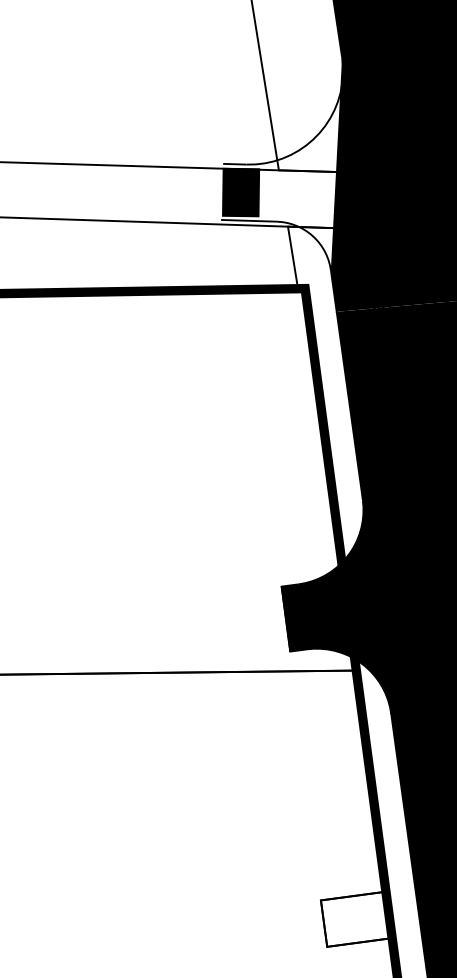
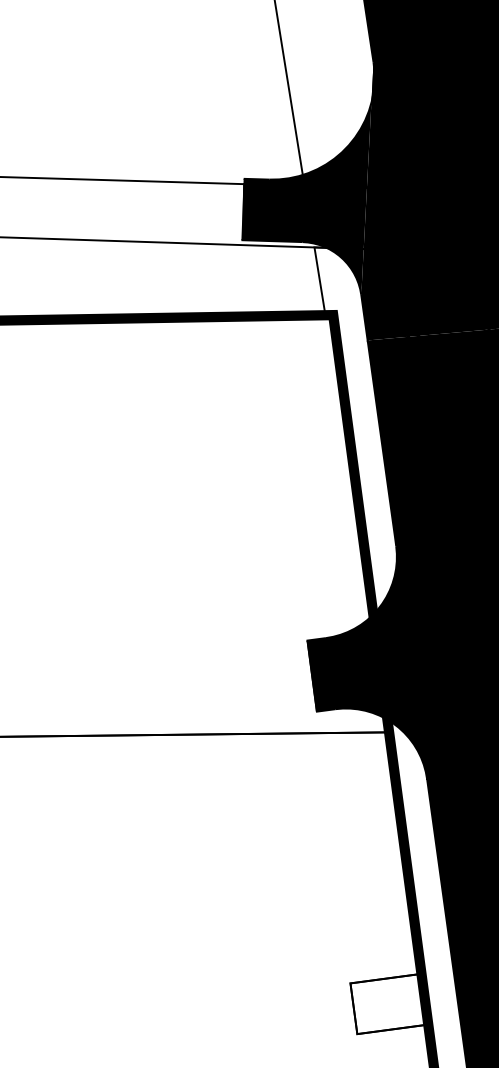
fill: (282, 163) -> (308, 178), added

